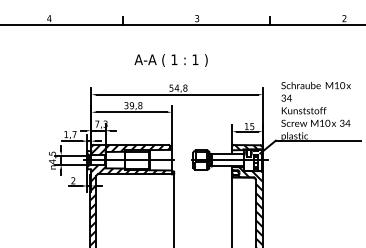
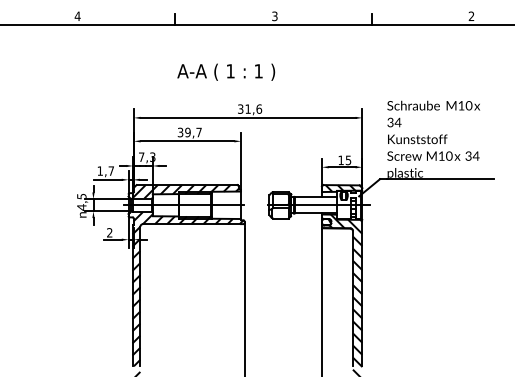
text: (171, 59) -> (226, 71), moved
text: (178, 87) -> (250, 108), 54,8 -> 31,6
text: (139, 105) -> (198, 132), 39,8 -> 39,7

